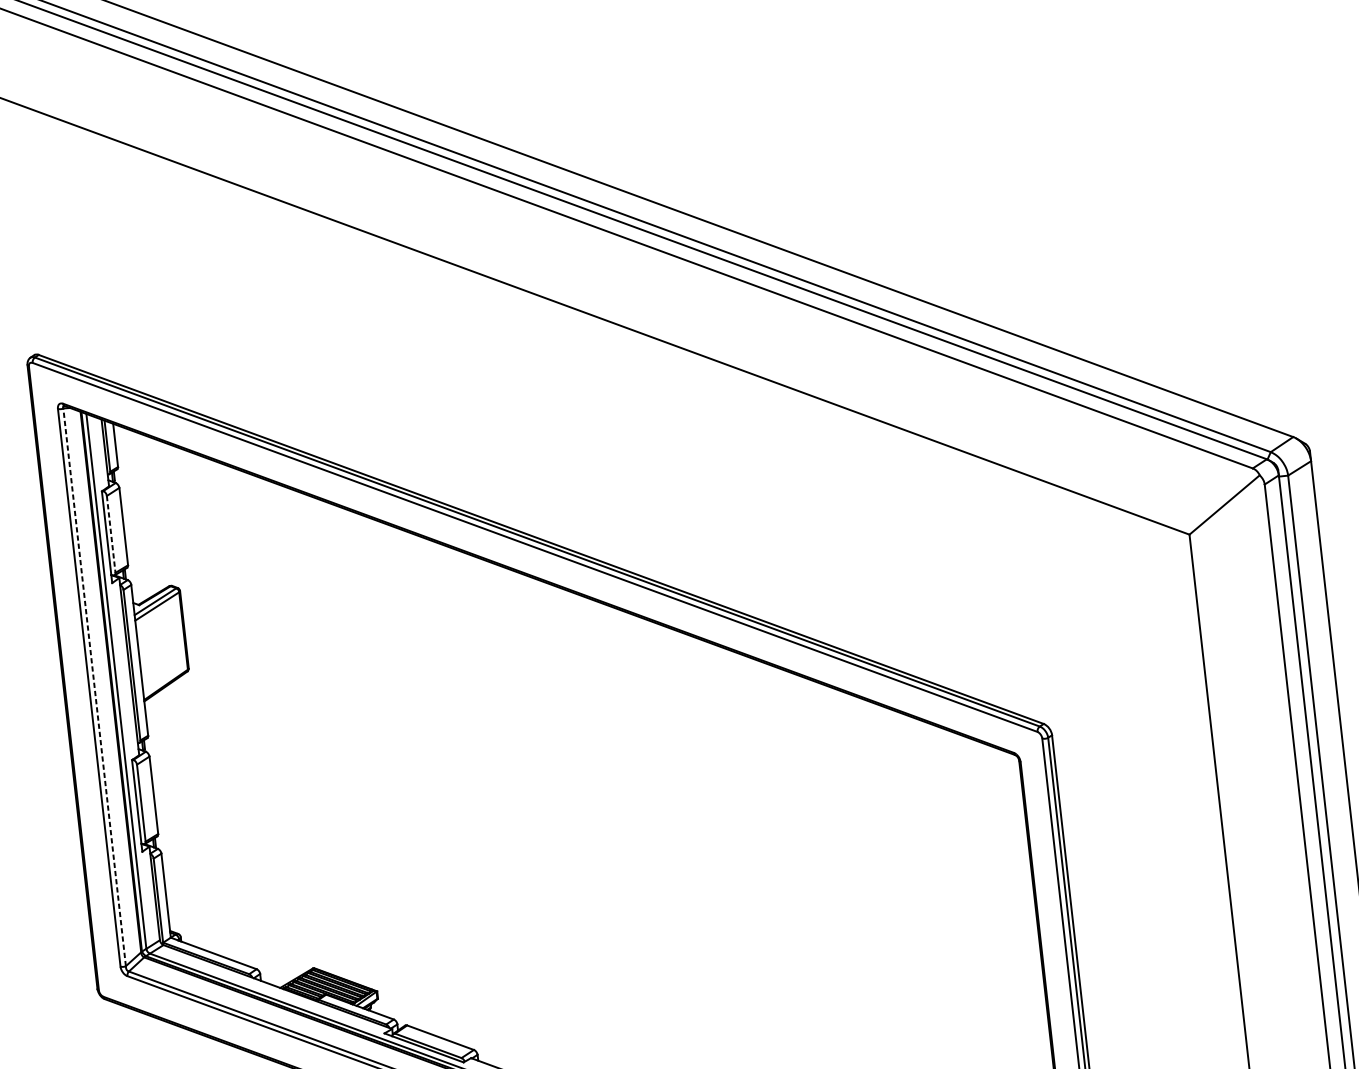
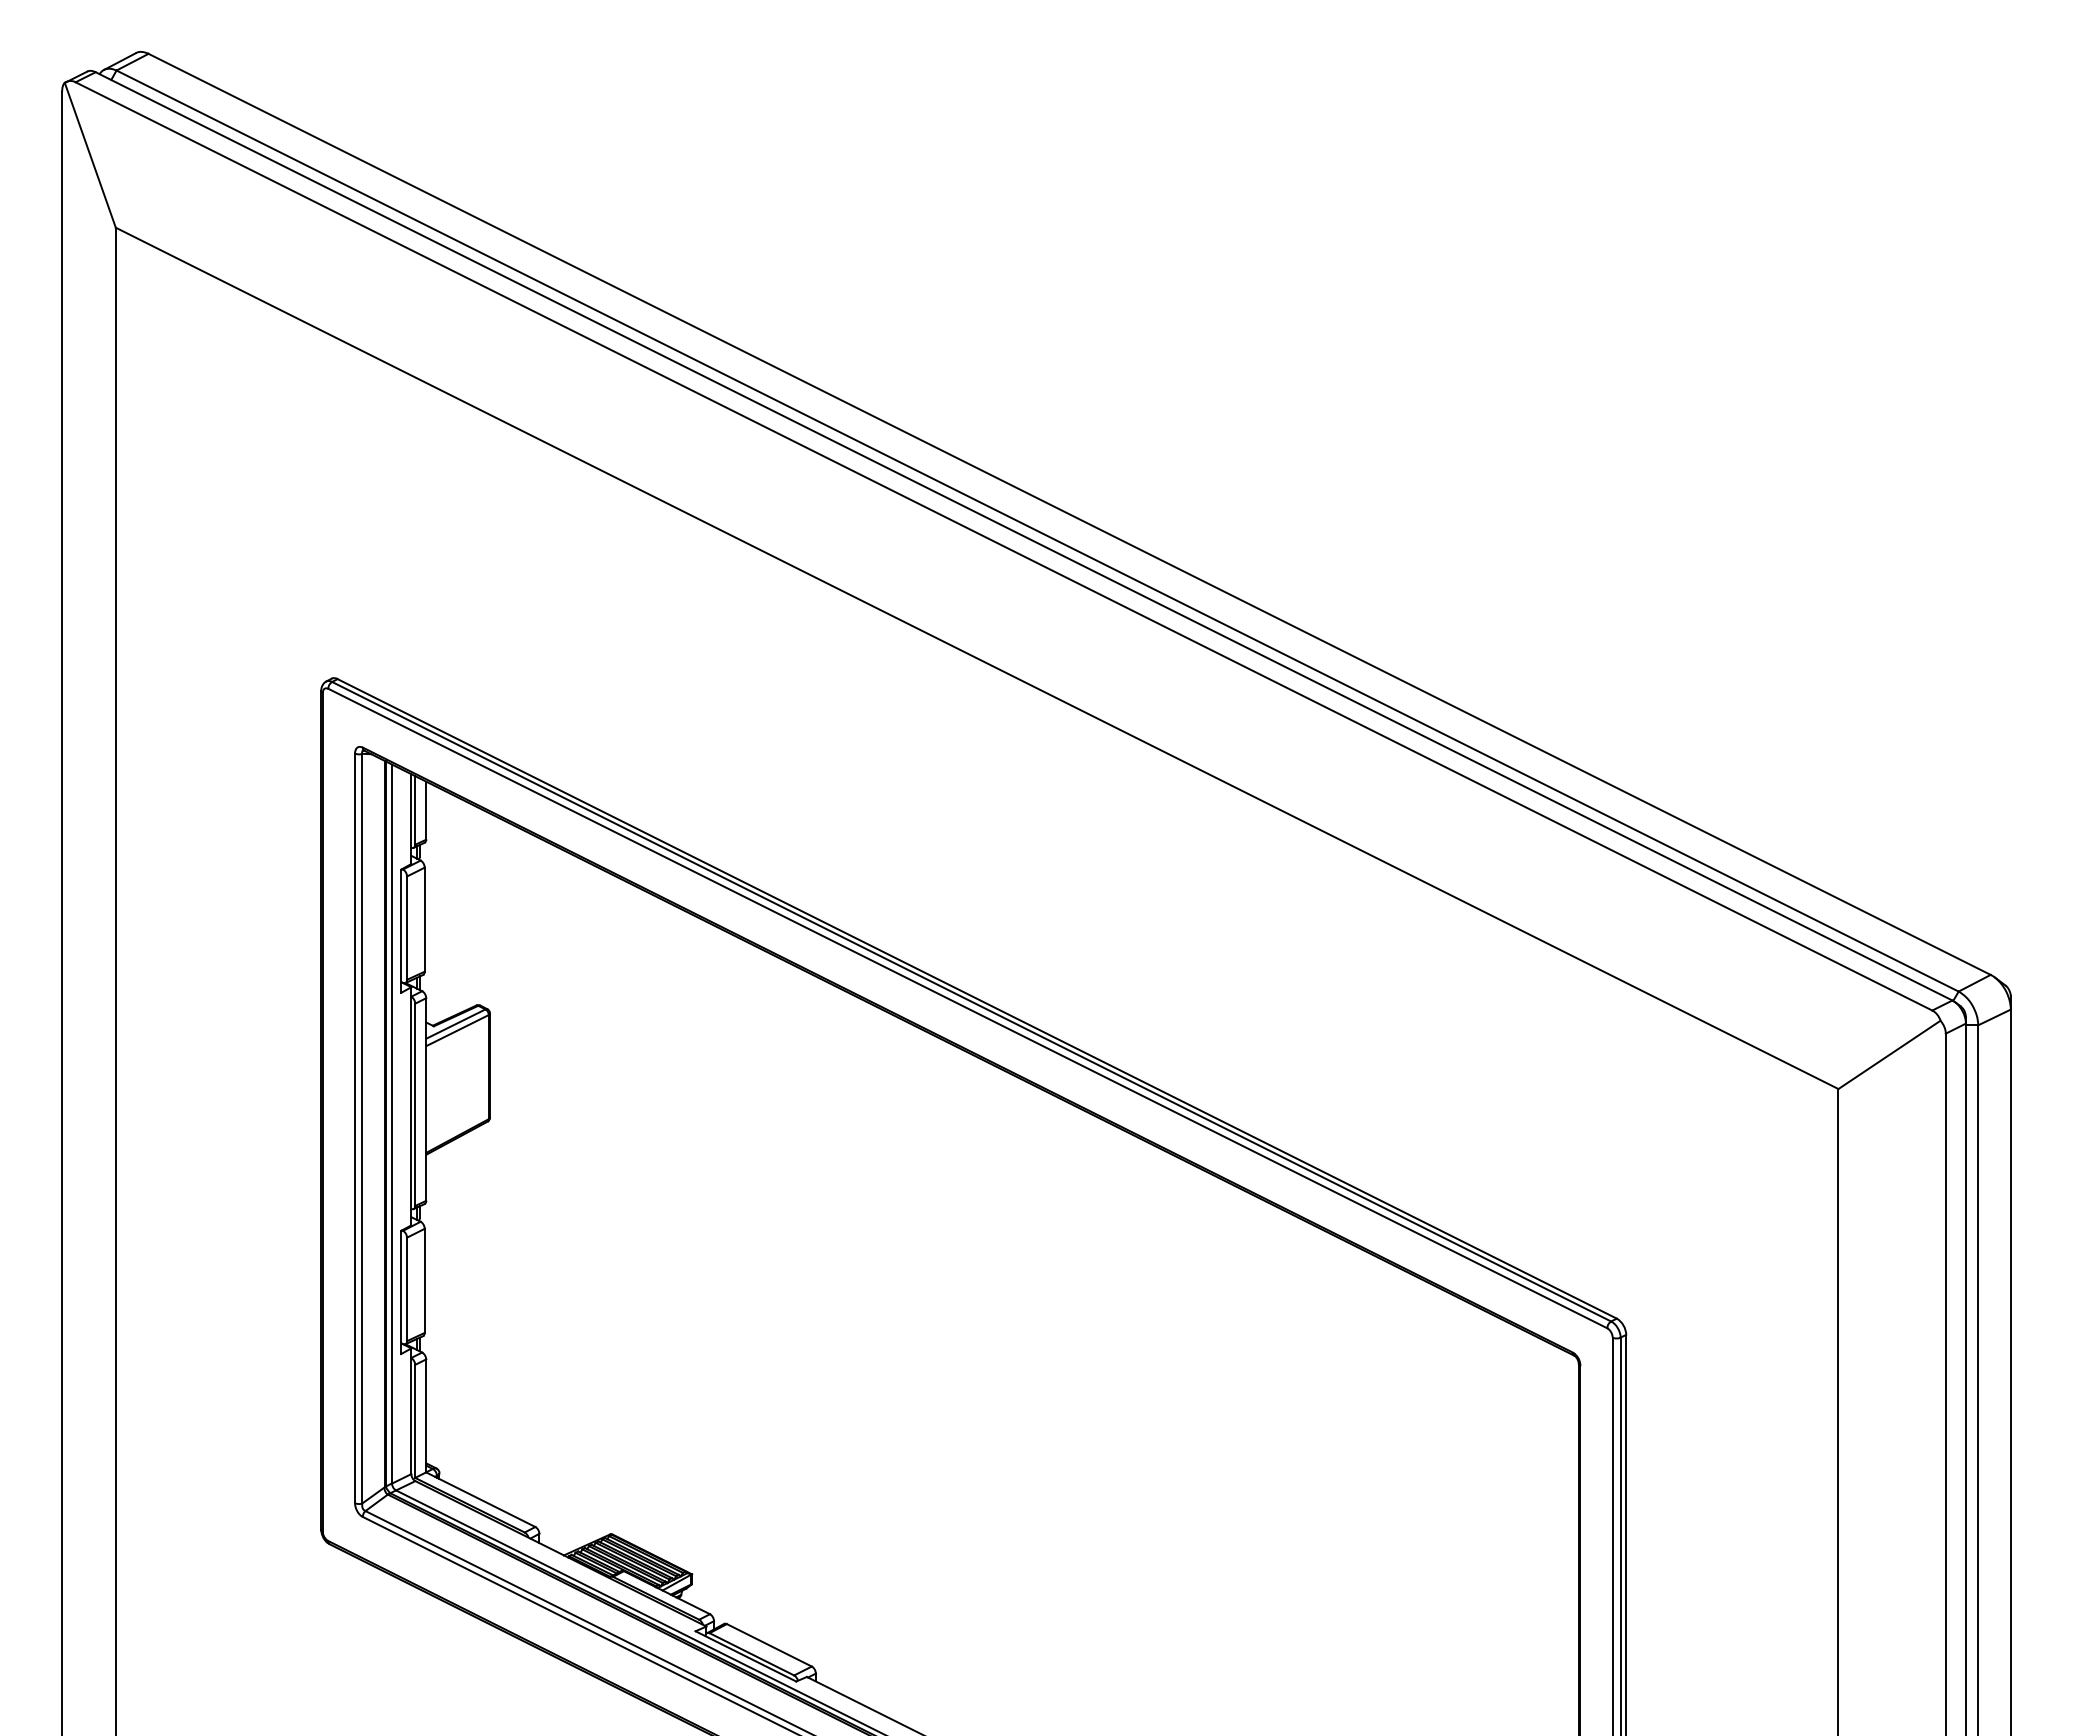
line: (111, 534) -> (407, 928), dashed -> solid
line: (94, 687) -> (362, 1128), dashed -> solid

